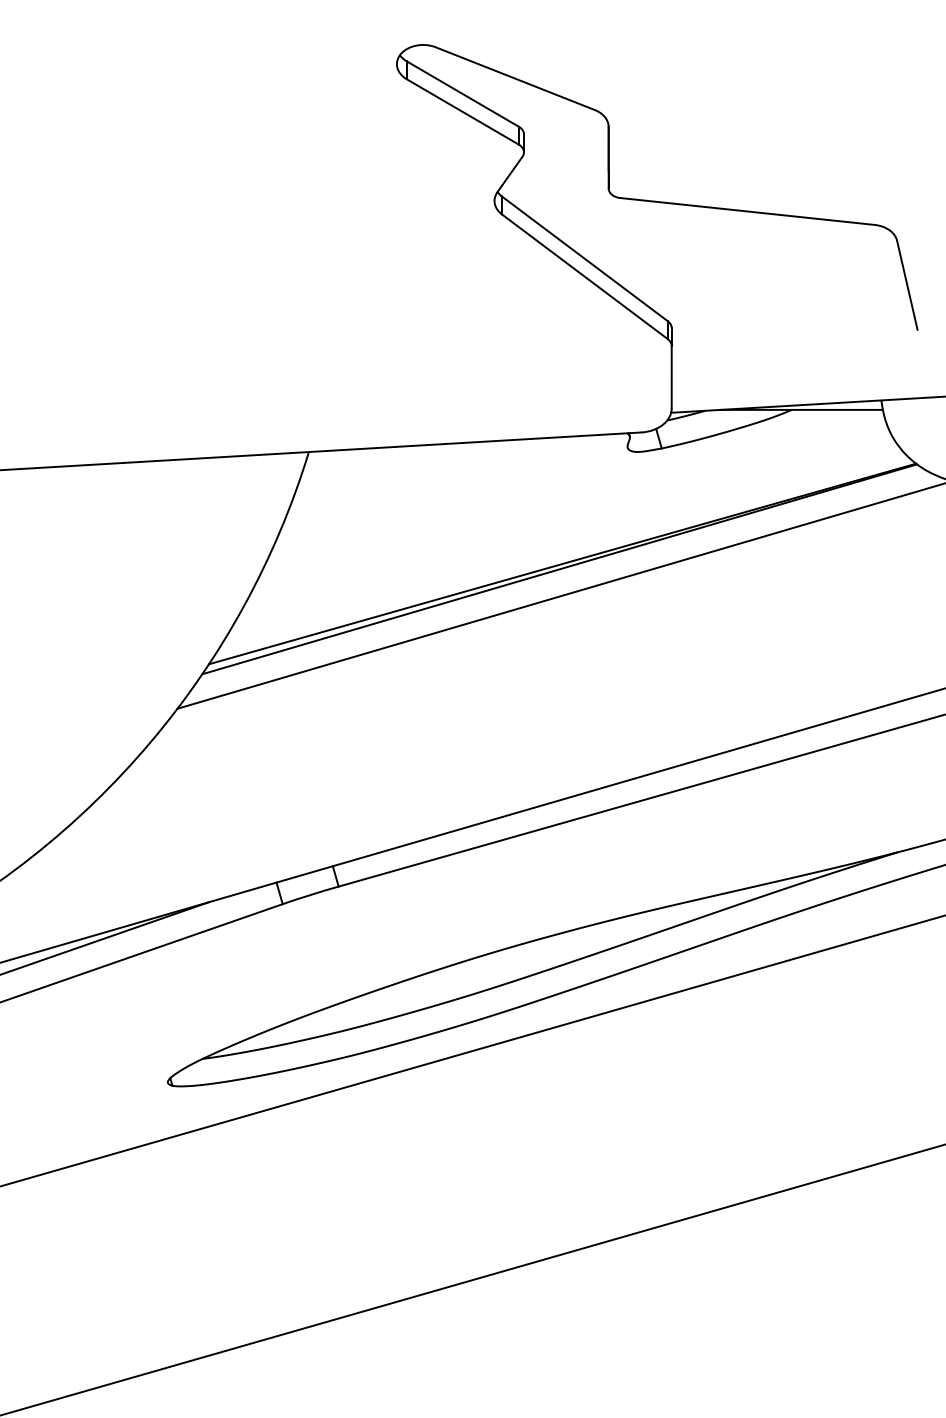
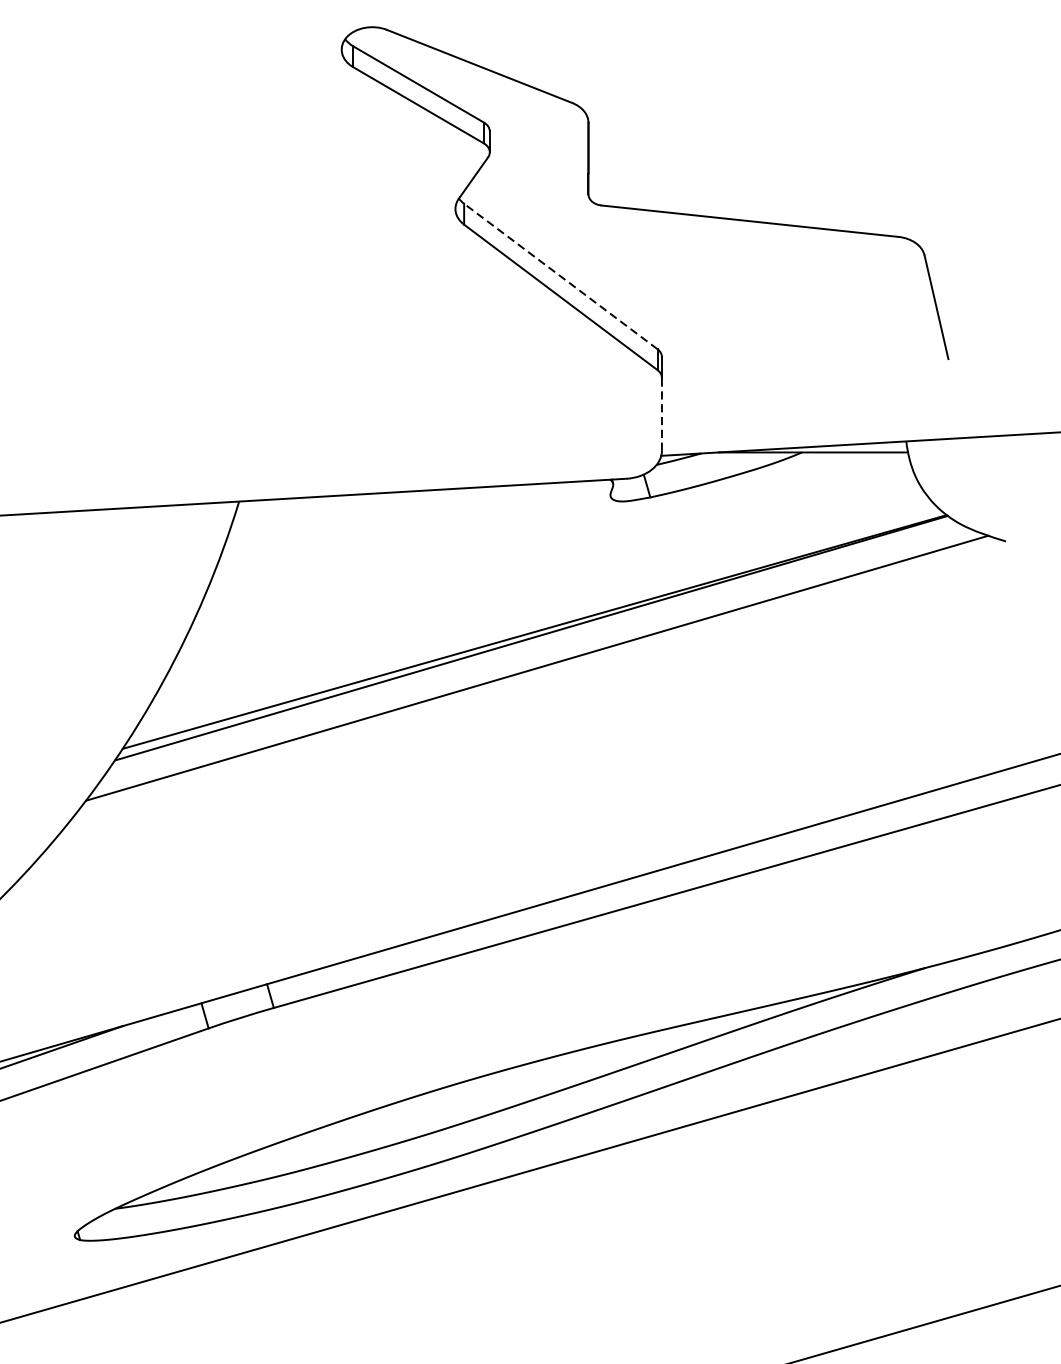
line: (584, 258) -> (560, 276), solid -> dashed
line: (671, 376) -> (661, 413), solid -> dashed

